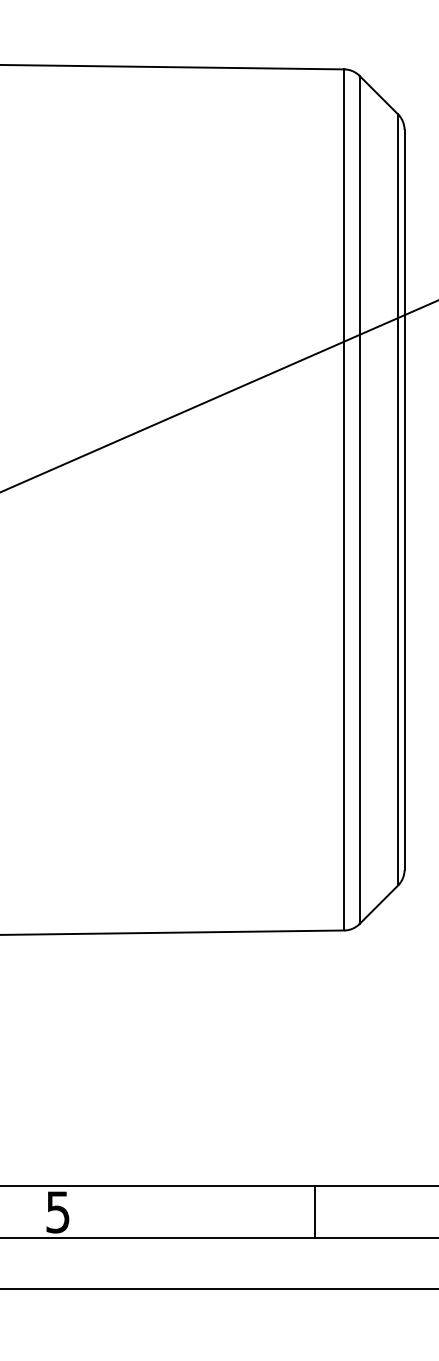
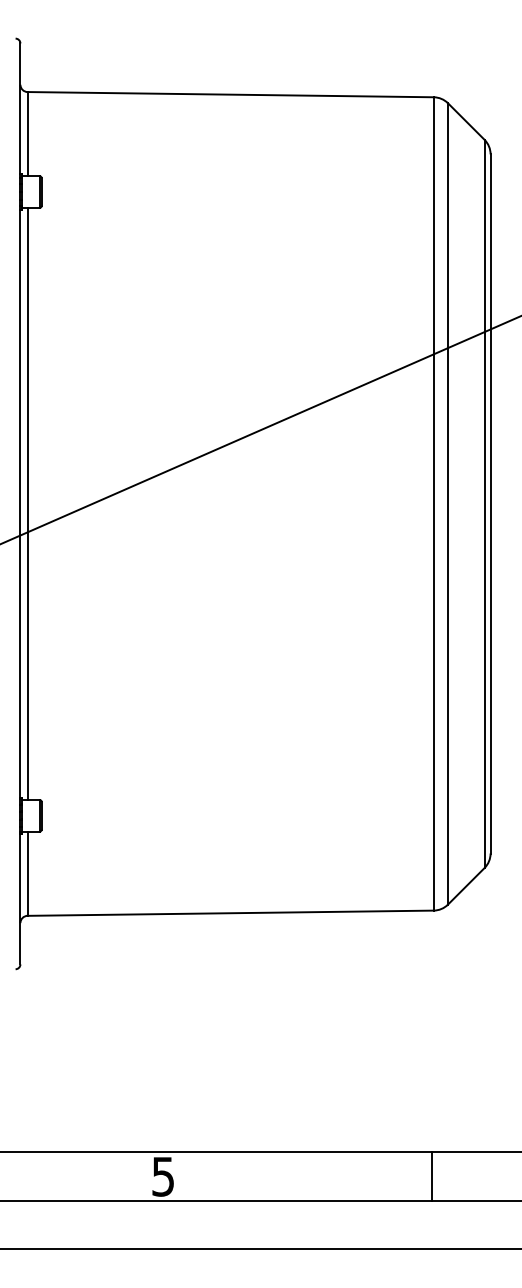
line: (314, 1211) -> (431, 1176), moved

